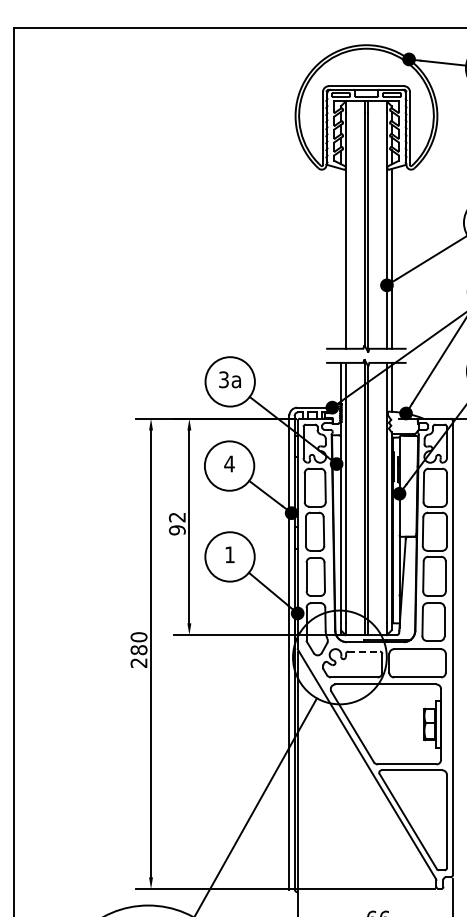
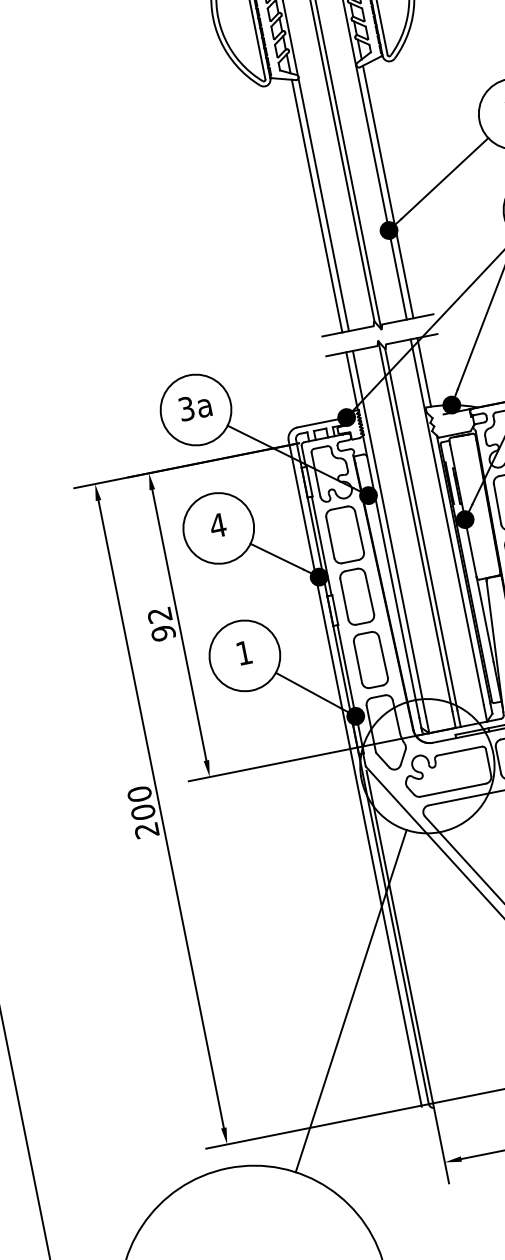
line: (341, 258) -> (317, 205), added
text: (139, 650) -> (144, 812), 280 -> 200
line: (364, 651) -> (460, 750), dashed -> solid

